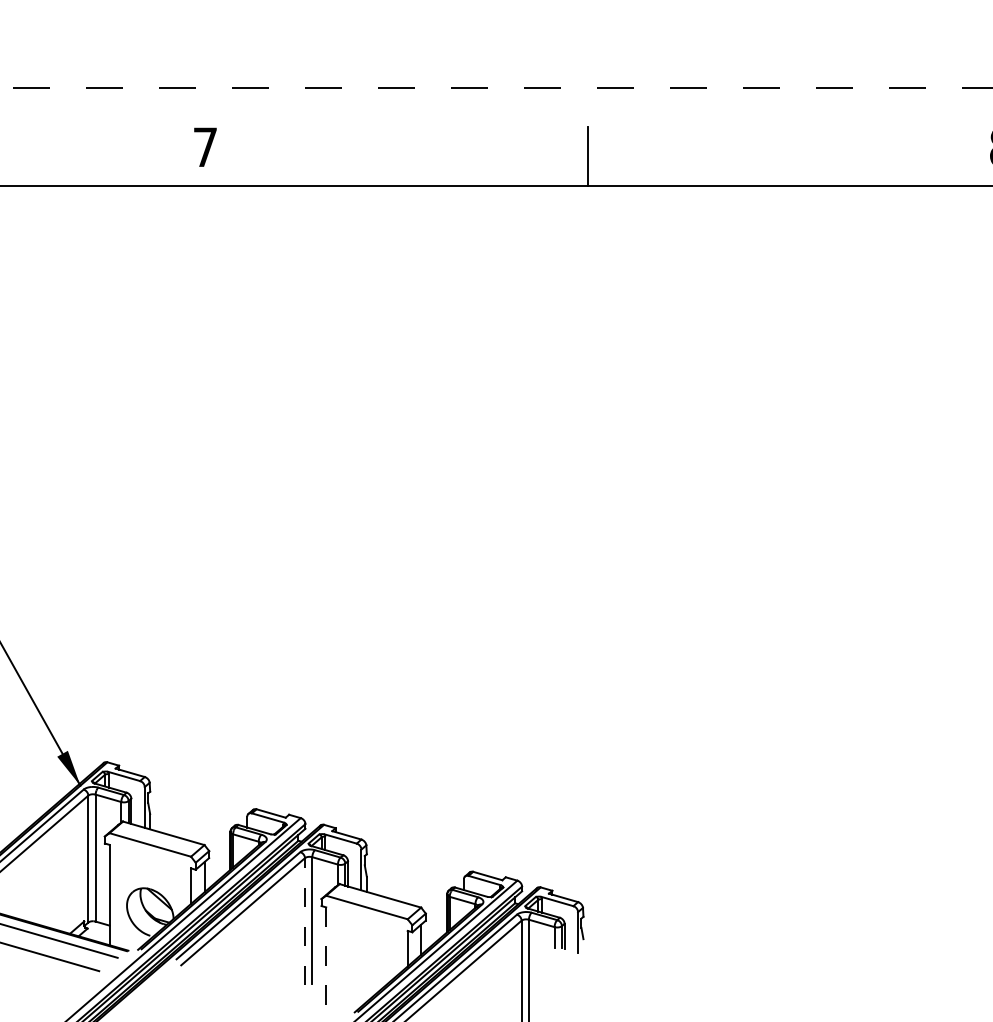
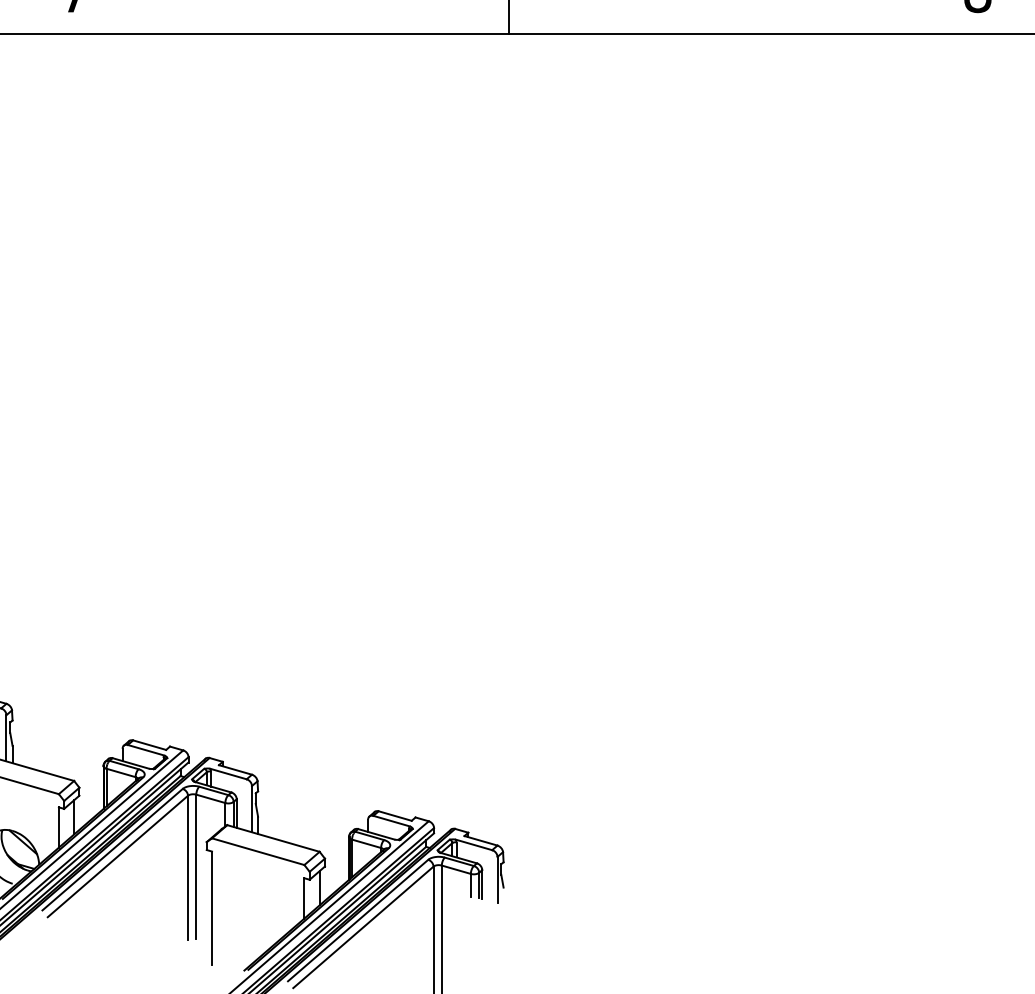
line: (304, 921) -> (187, 867), dashed -> solid
line: (326, 957) -> (212, 908), dashed -> solid

